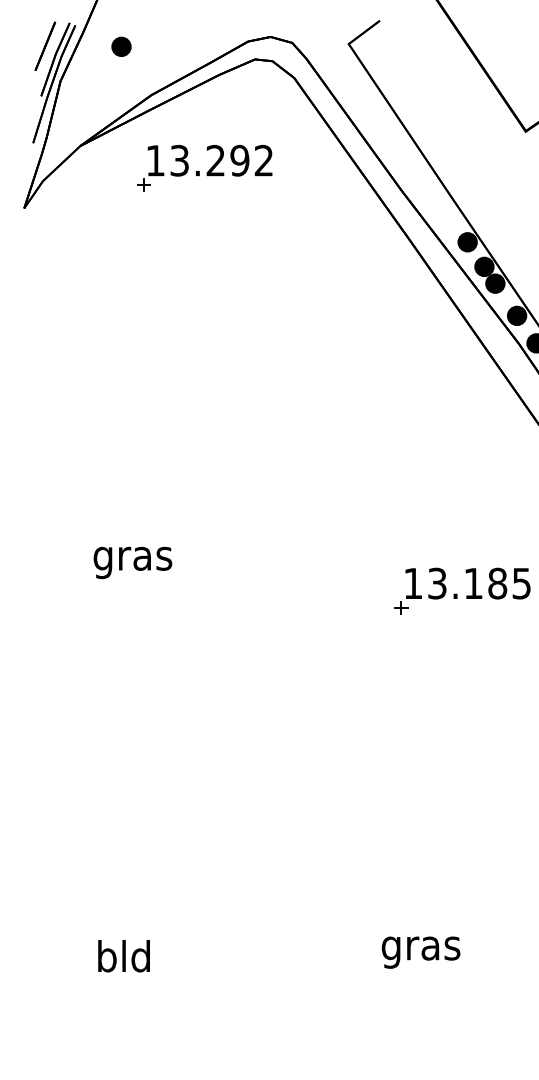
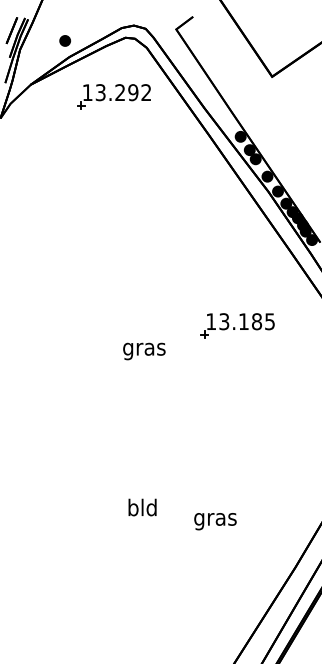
part: (122, 46) -> (65, 40), moved
part: (203, 167) -> (113, 96), moved
text: (133, 562) -> (144, 351), moved
text: (123, 956) -> (142, 507), moved

